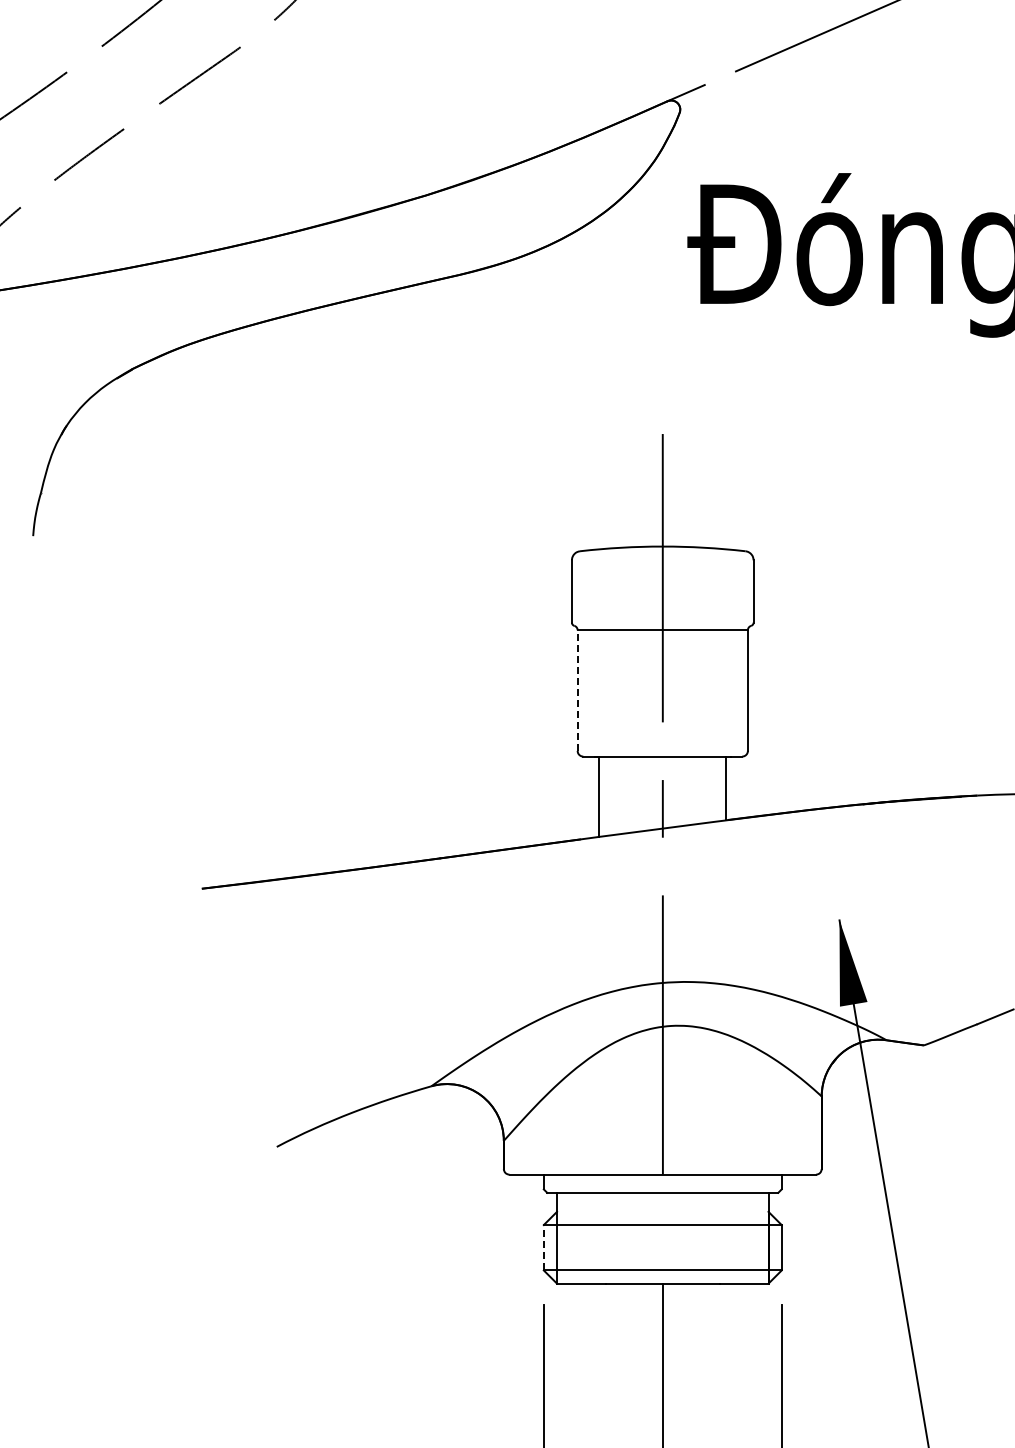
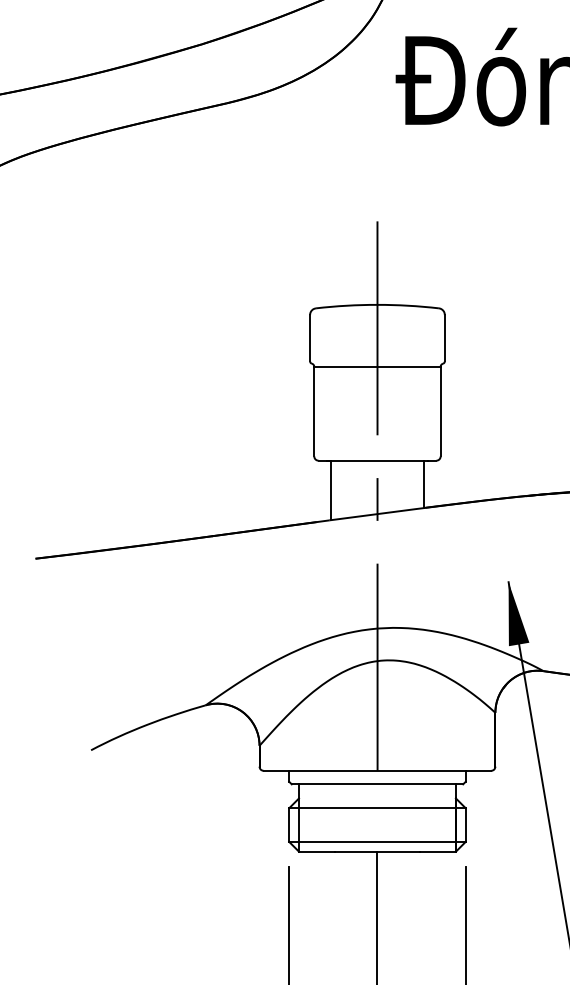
line: (577, 690) -> (314, 411), dashed -> solid
line: (543, 1247) -> (288, 824), dashed -> solid

